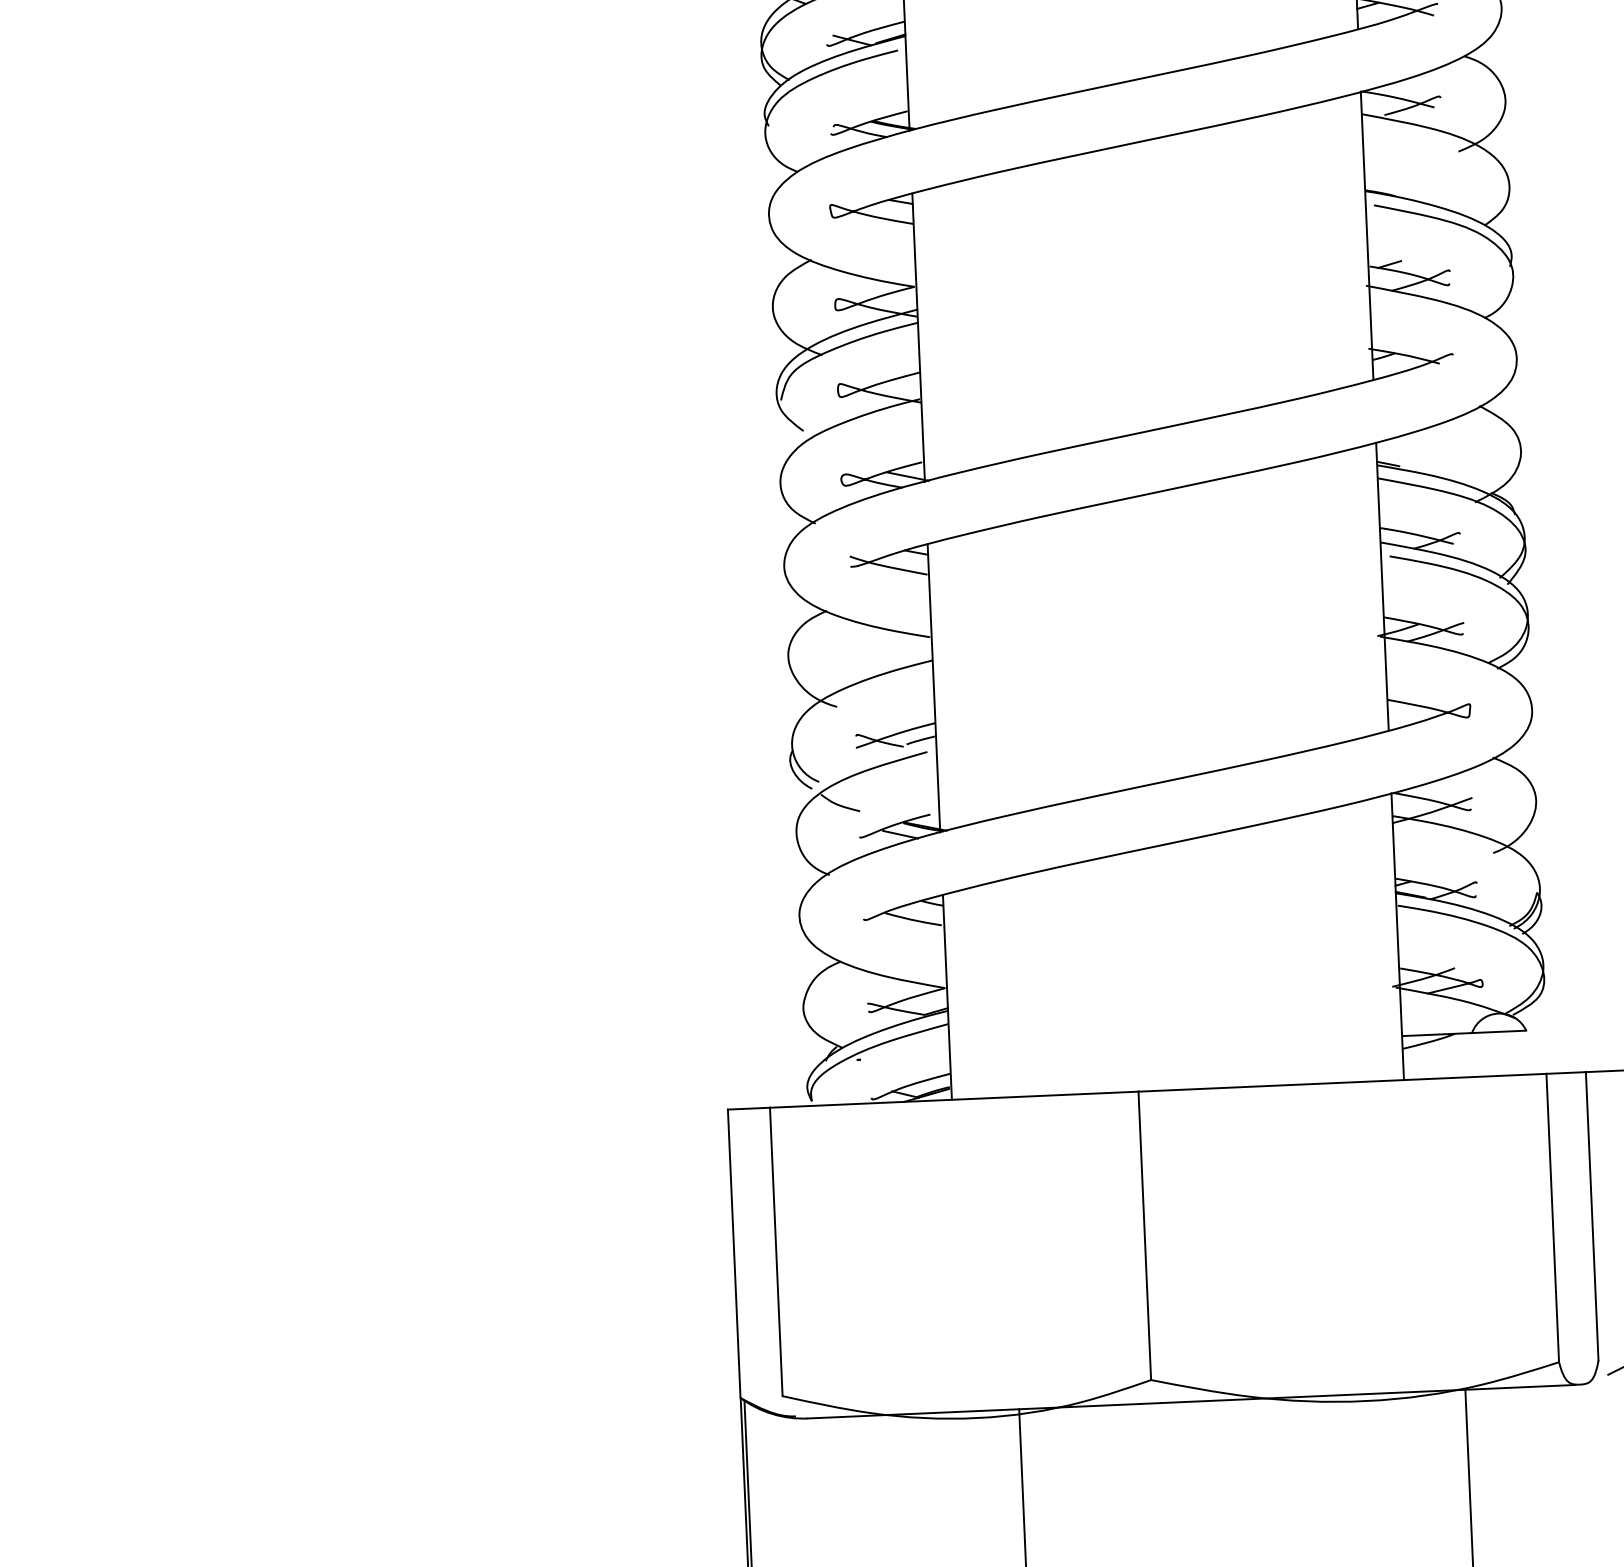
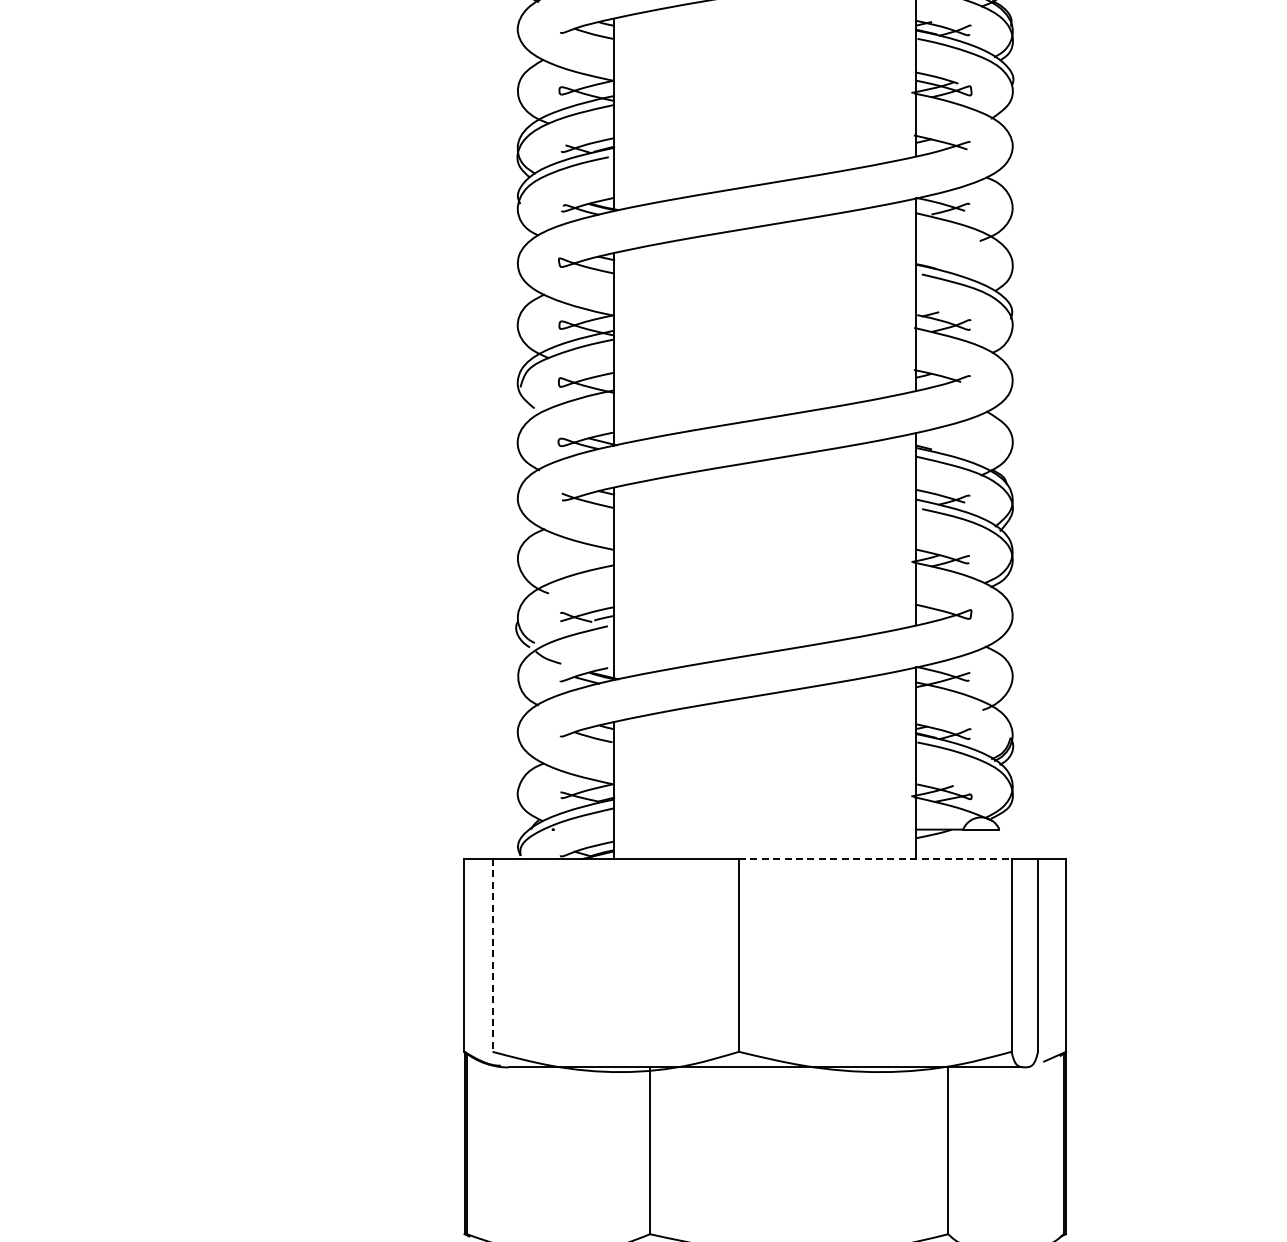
line: (1342, 1083) -> (875, 859), solid -> dashed
line: (776, 1252) -> (492, 955), solid -> dashed

